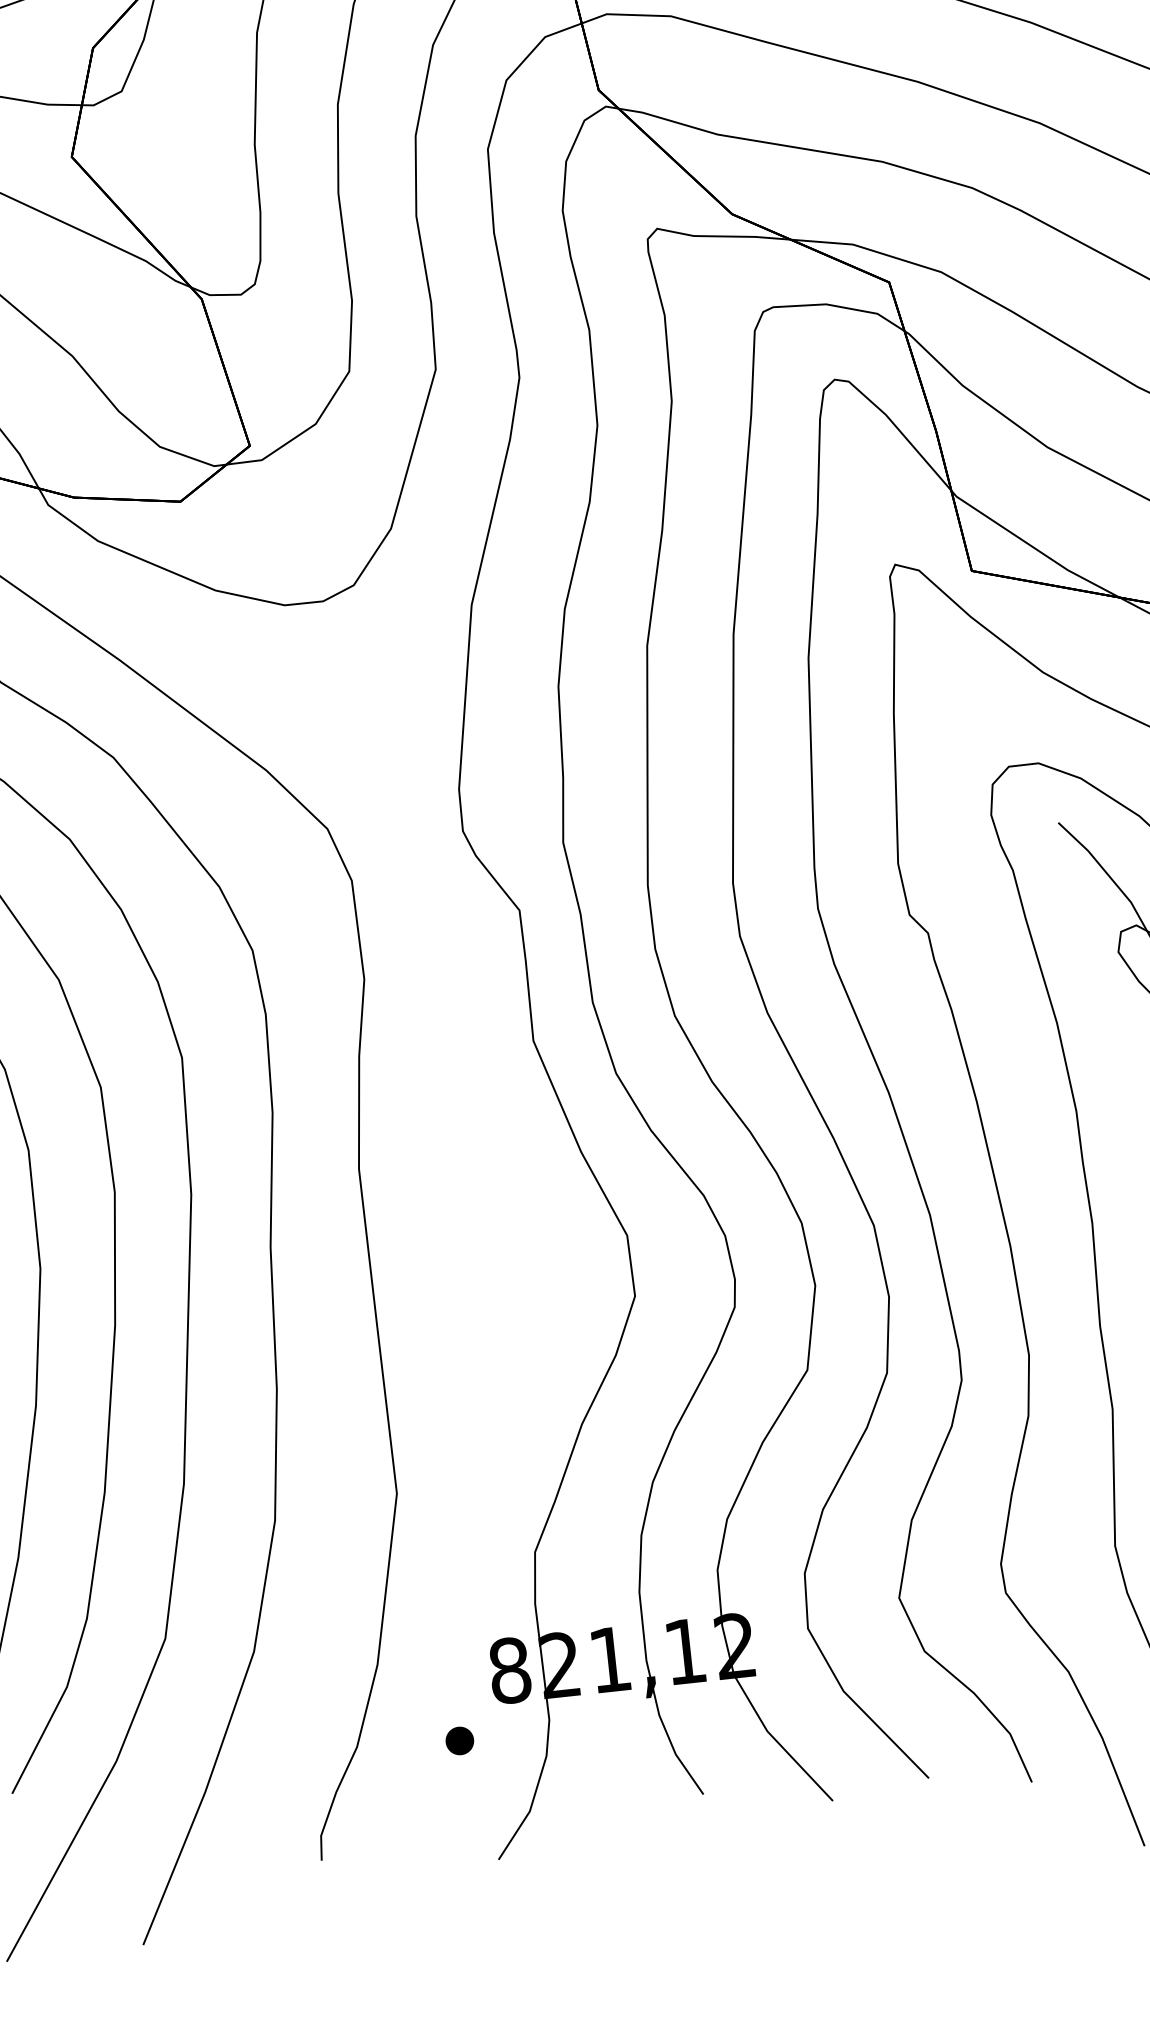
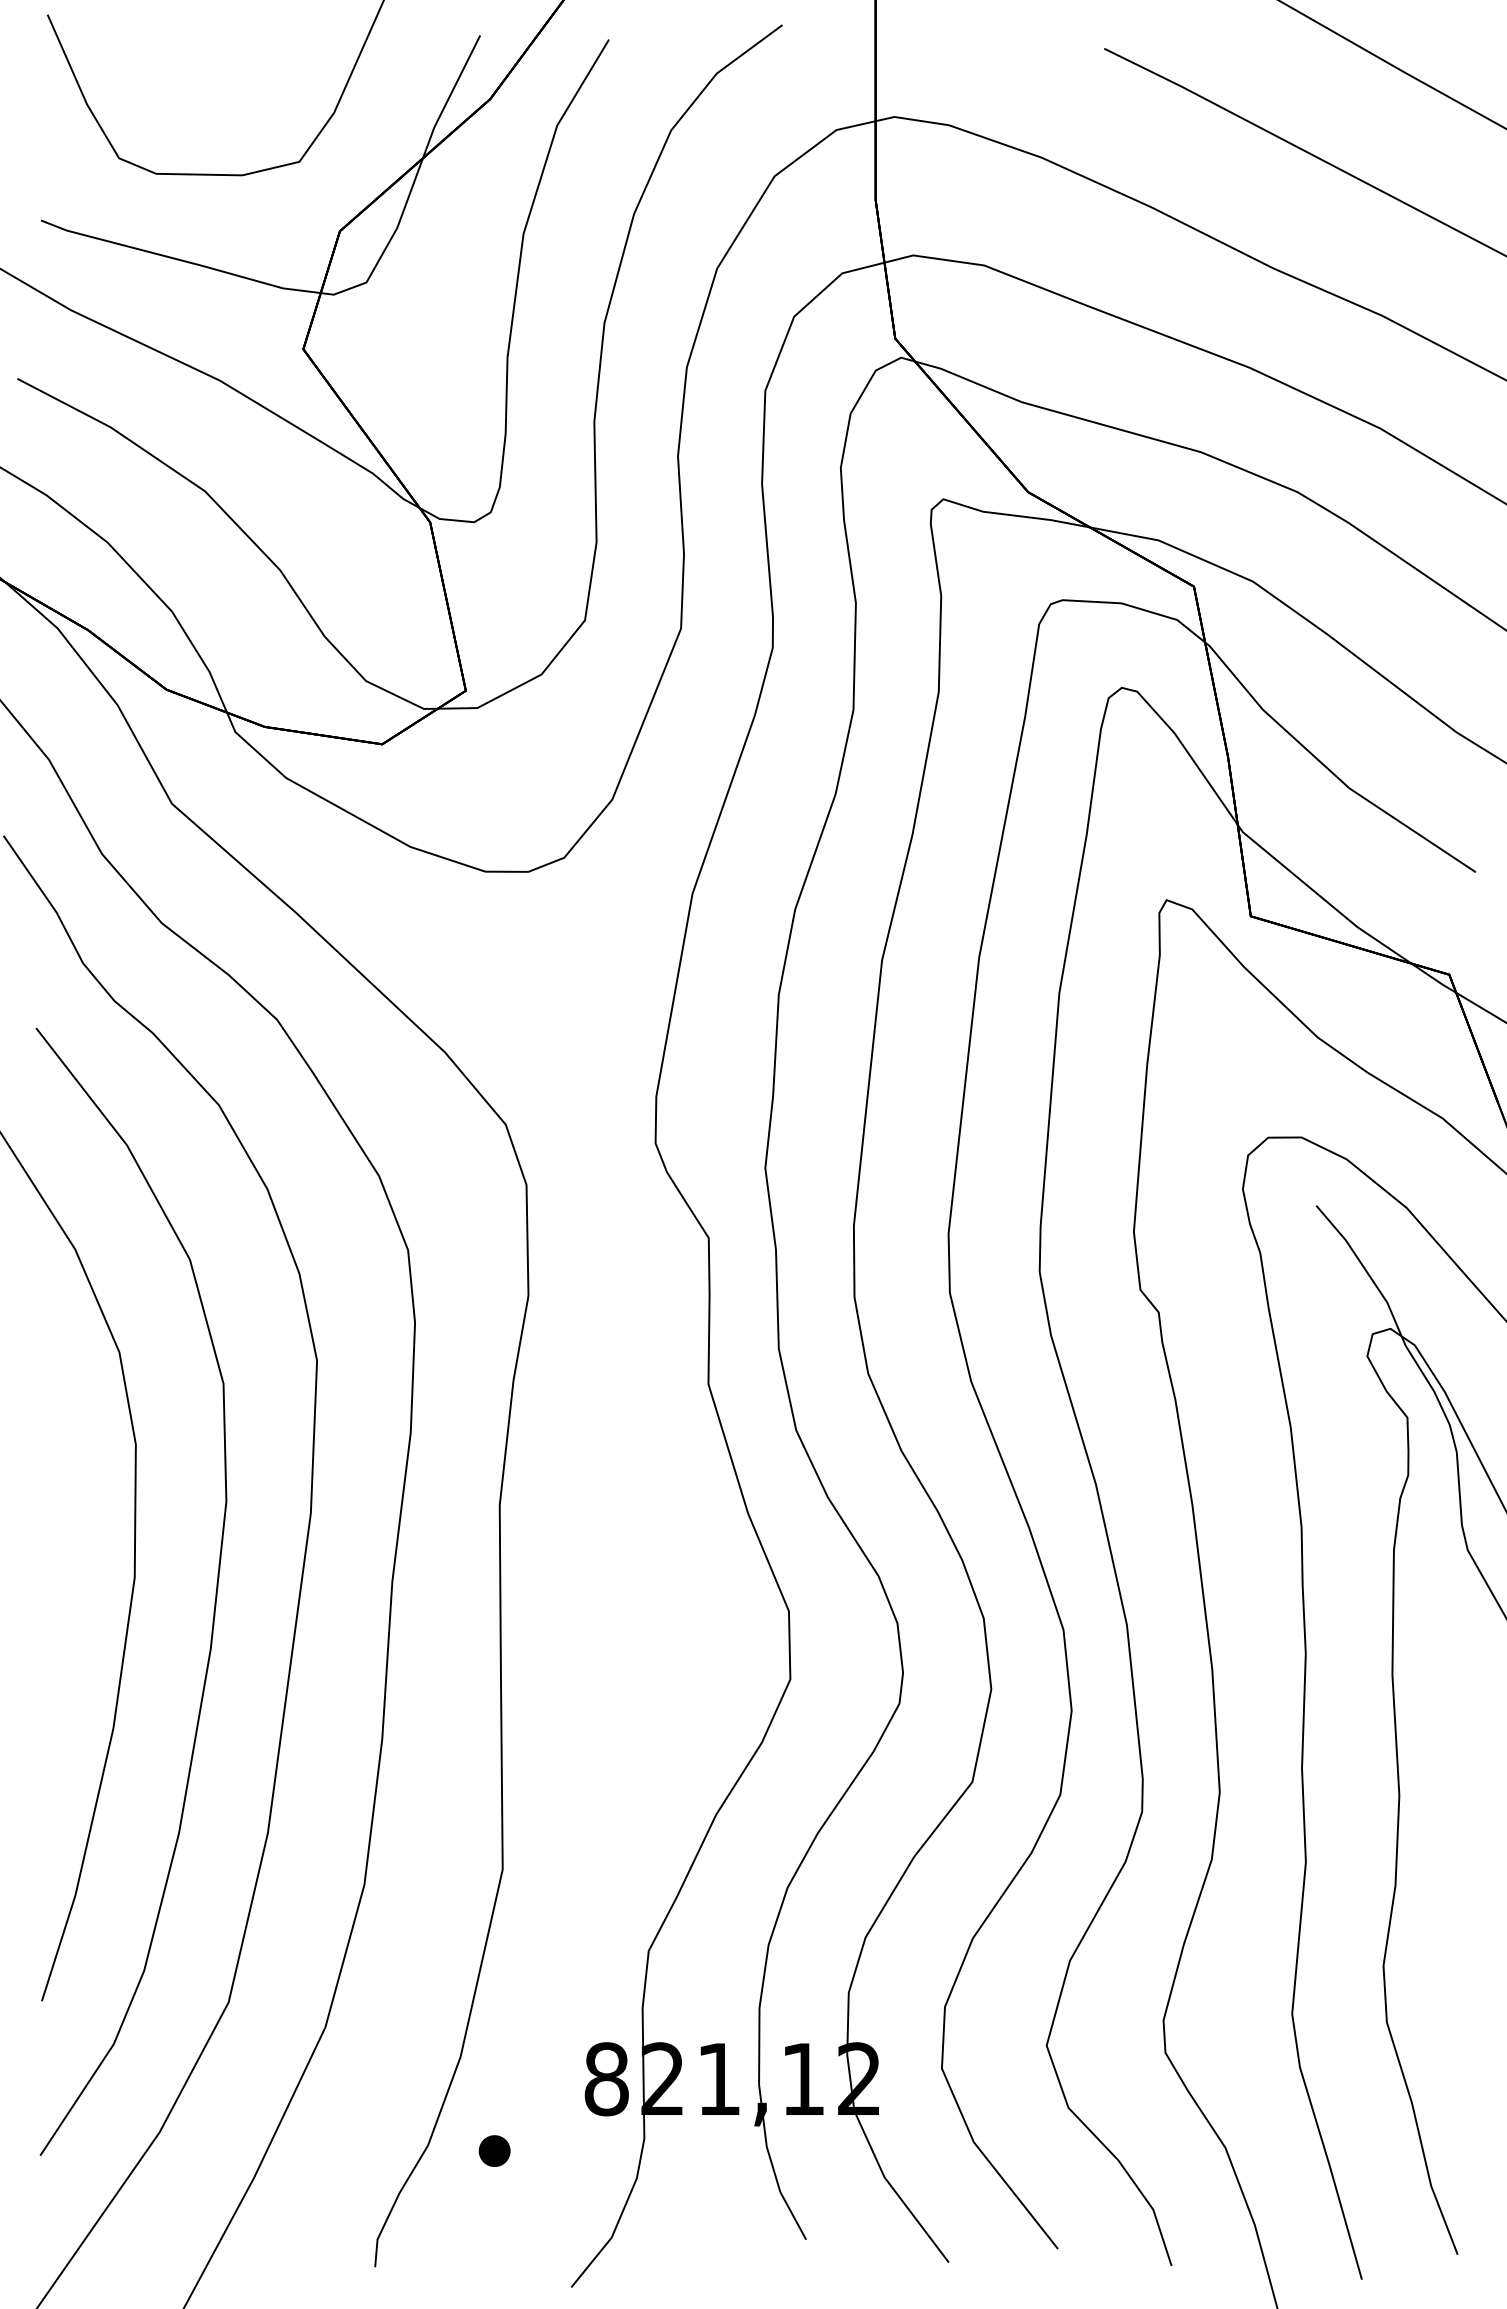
part: (459, 1740) -> (494, 2150), moved

